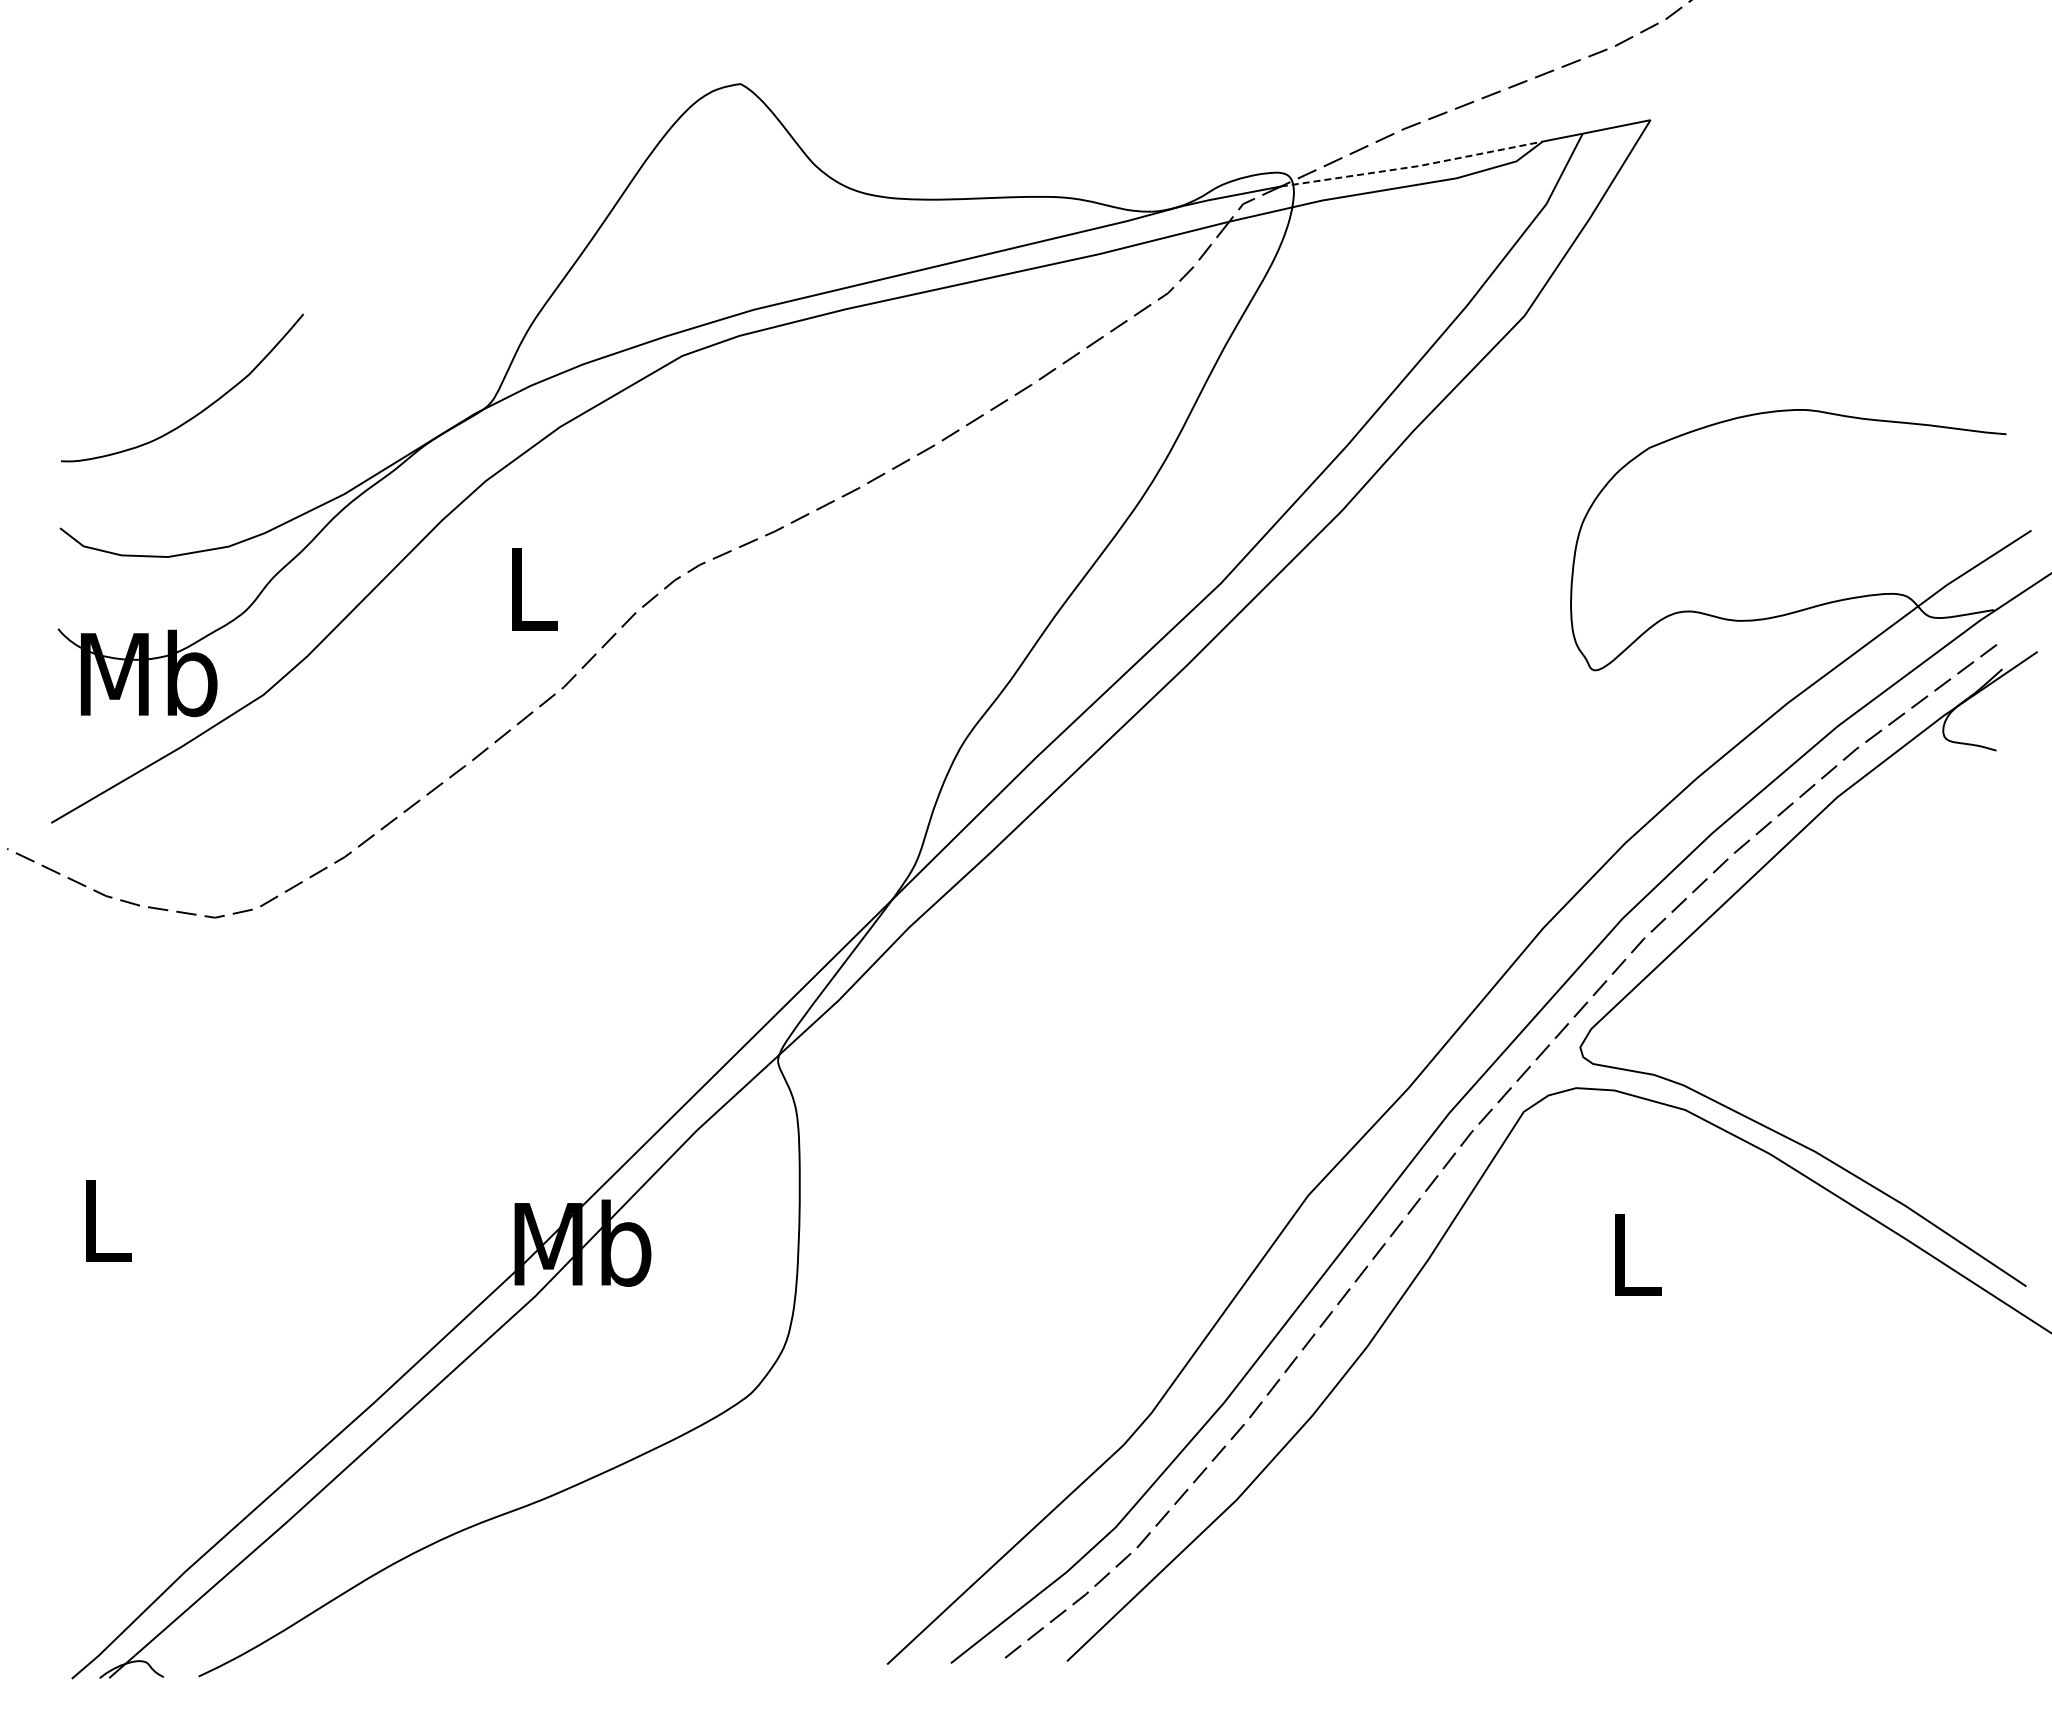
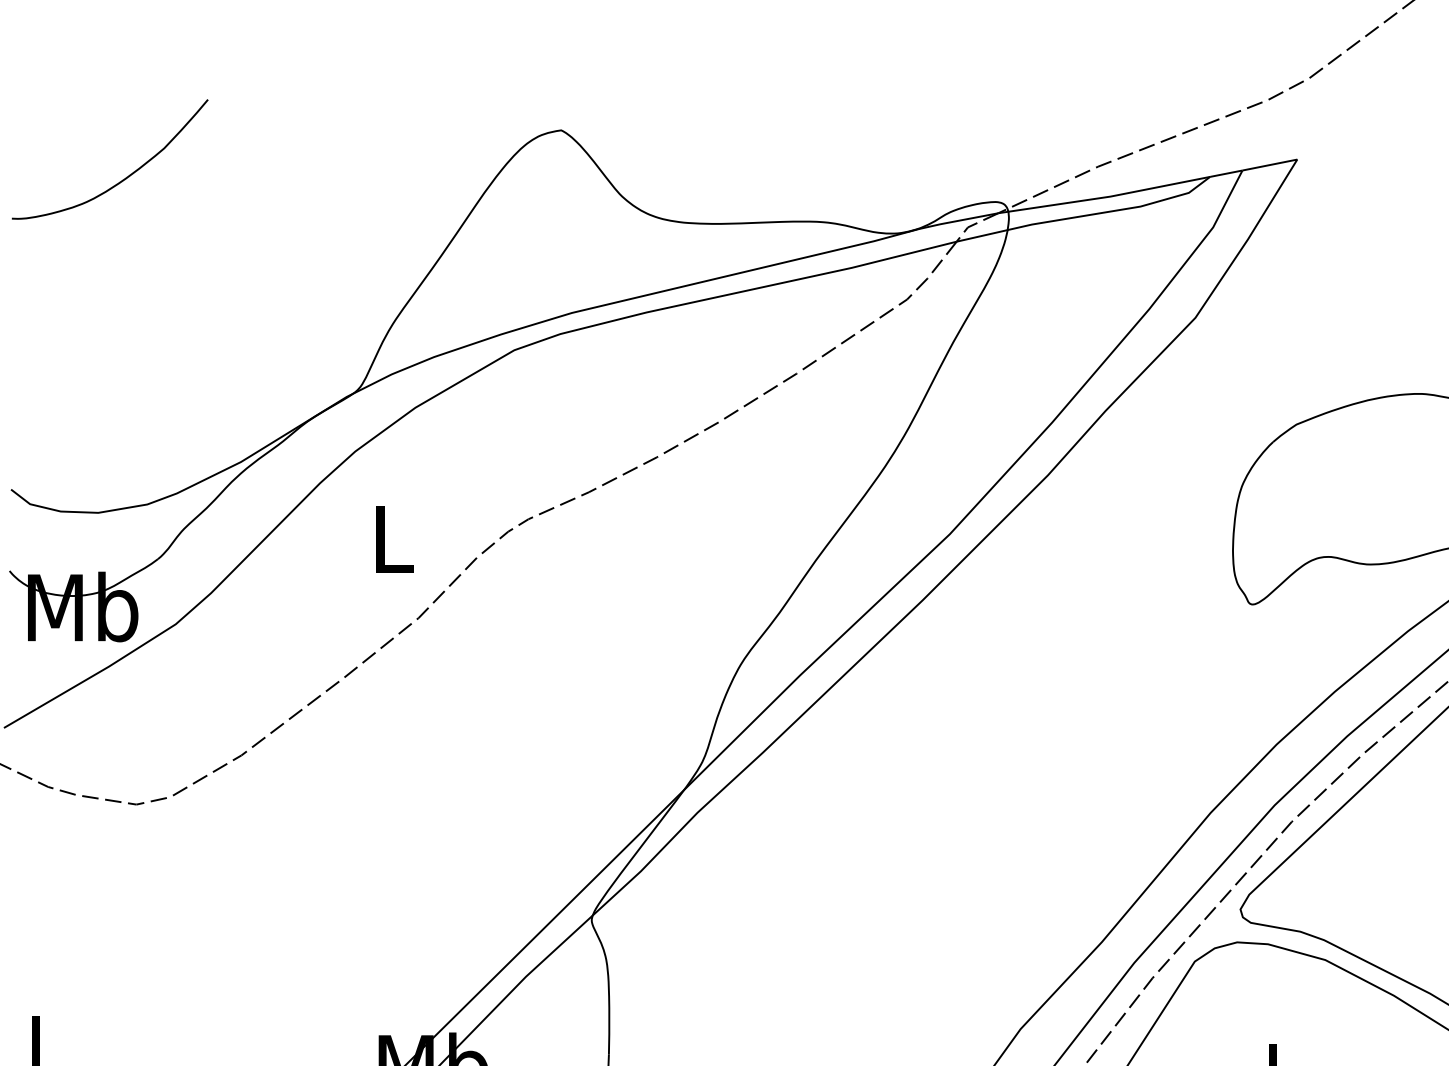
line: (1412, 166) -> (1104, 197), dashed -> solid
curve: (198, 412) -> (123, 179), moved

